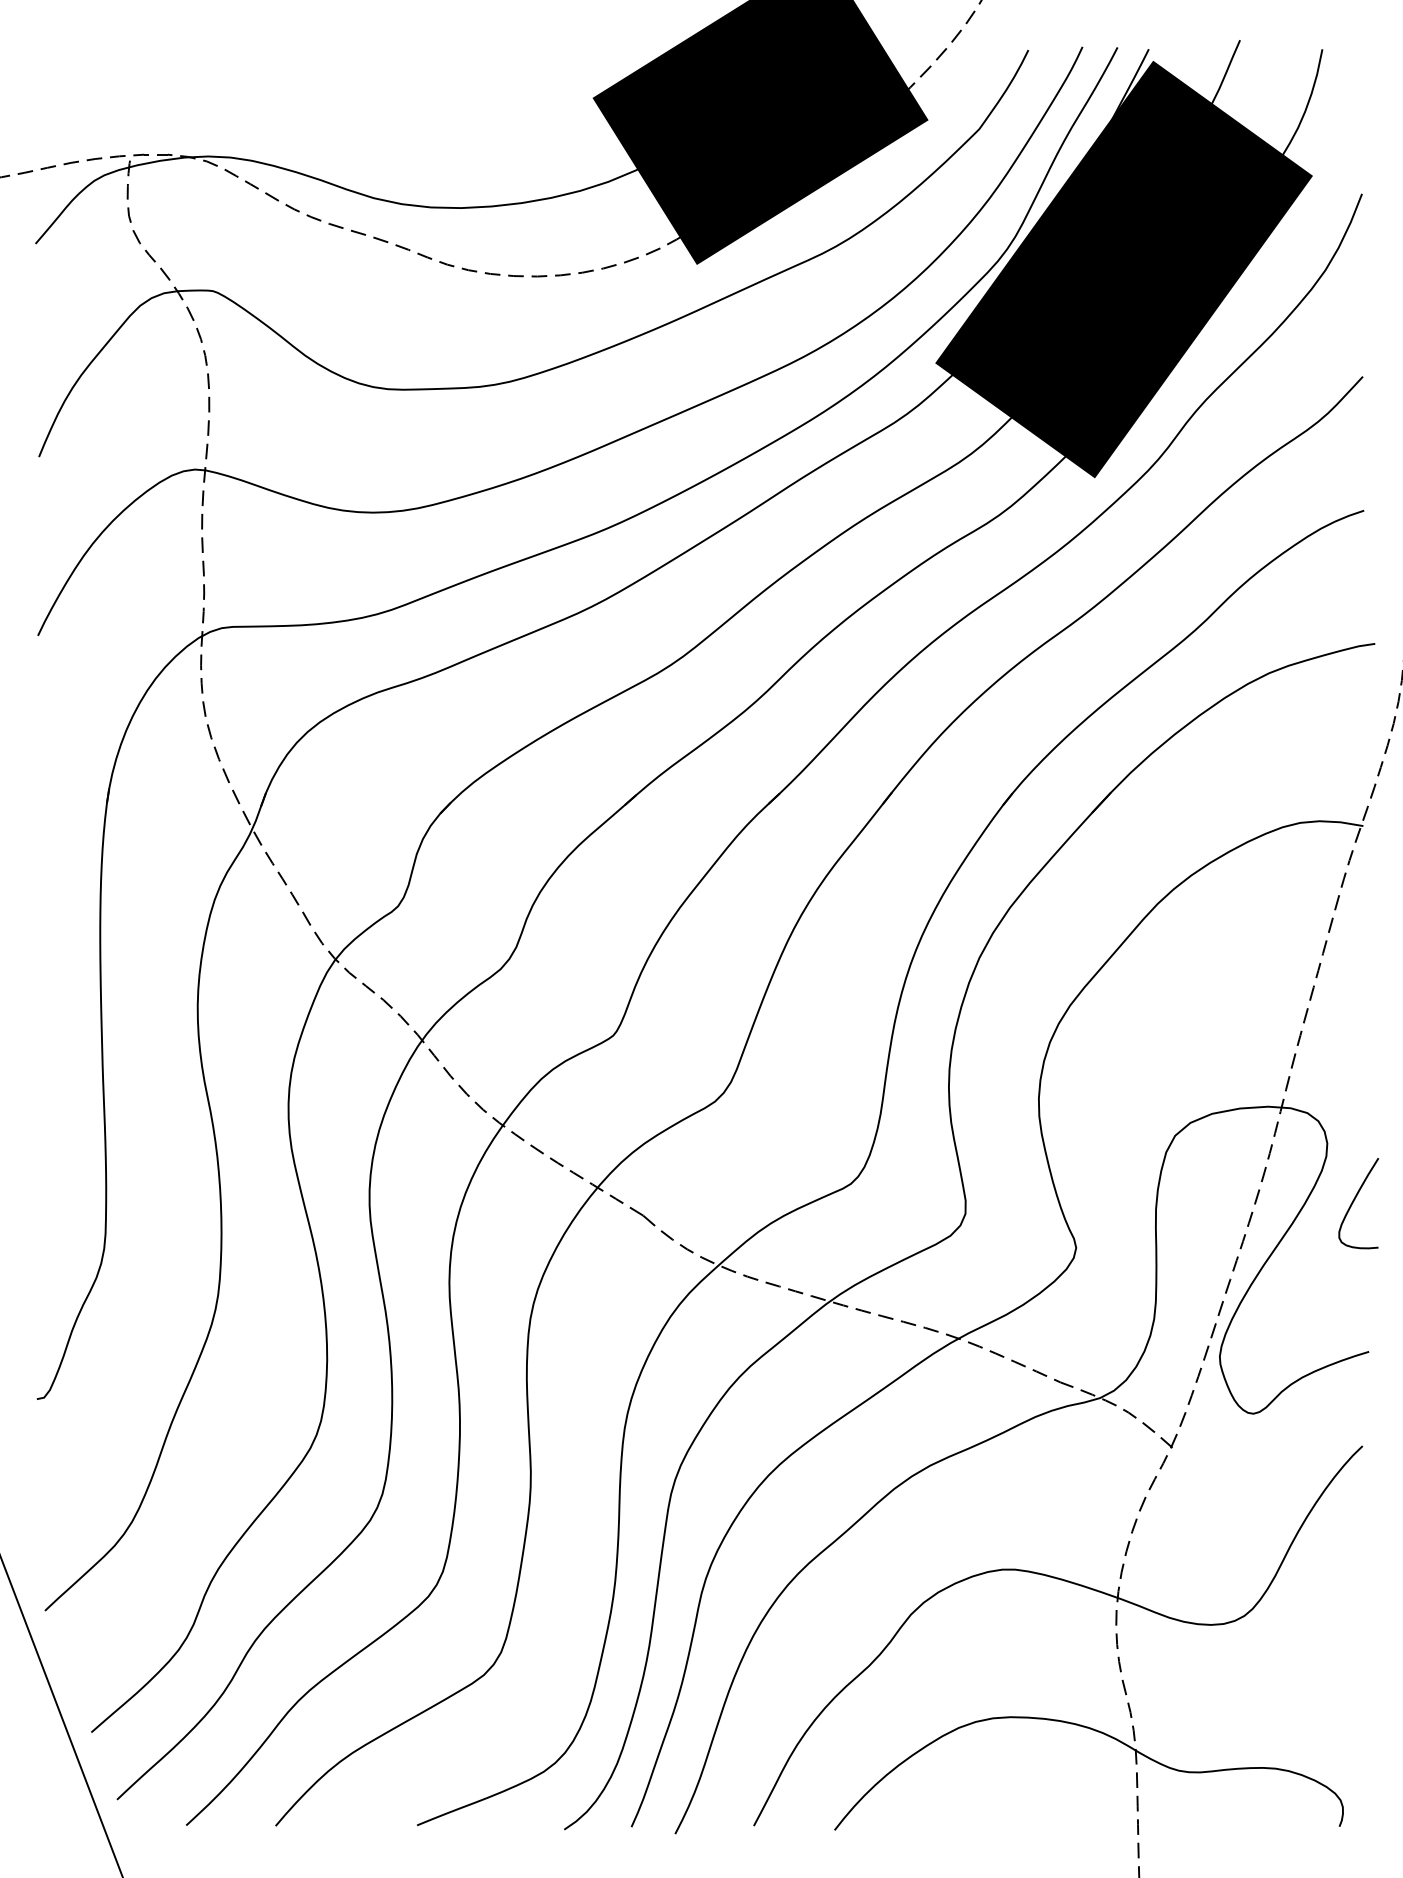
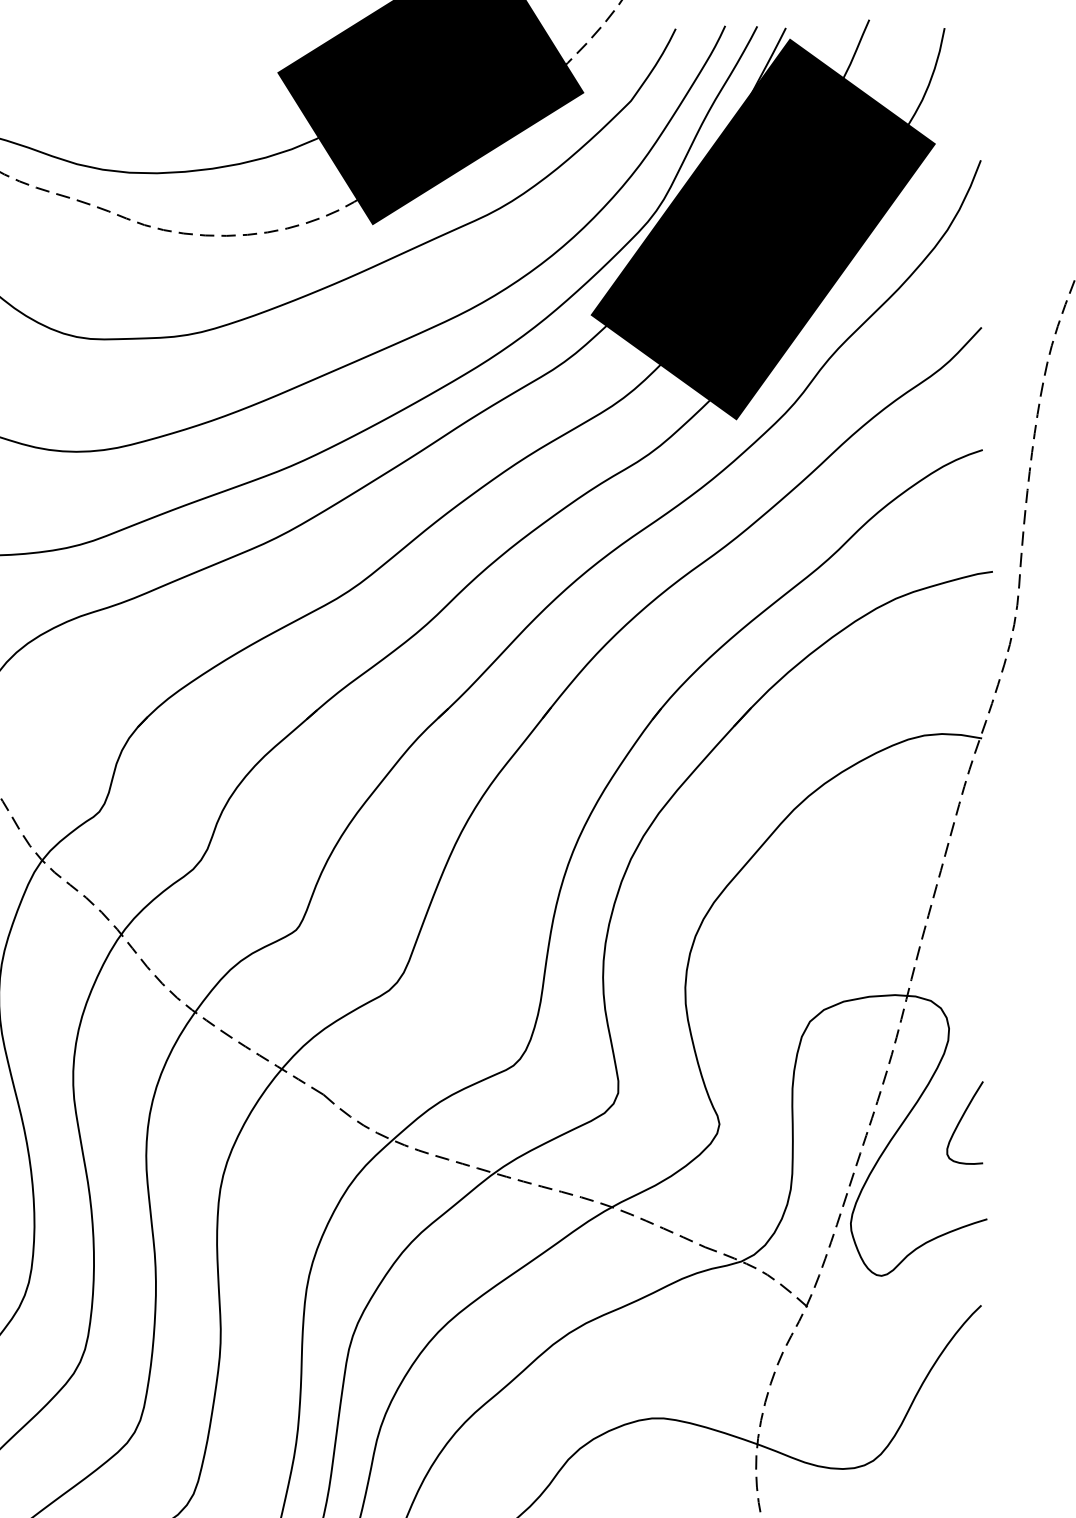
curve: (1354, 1201) -> (961, 1121), moved

